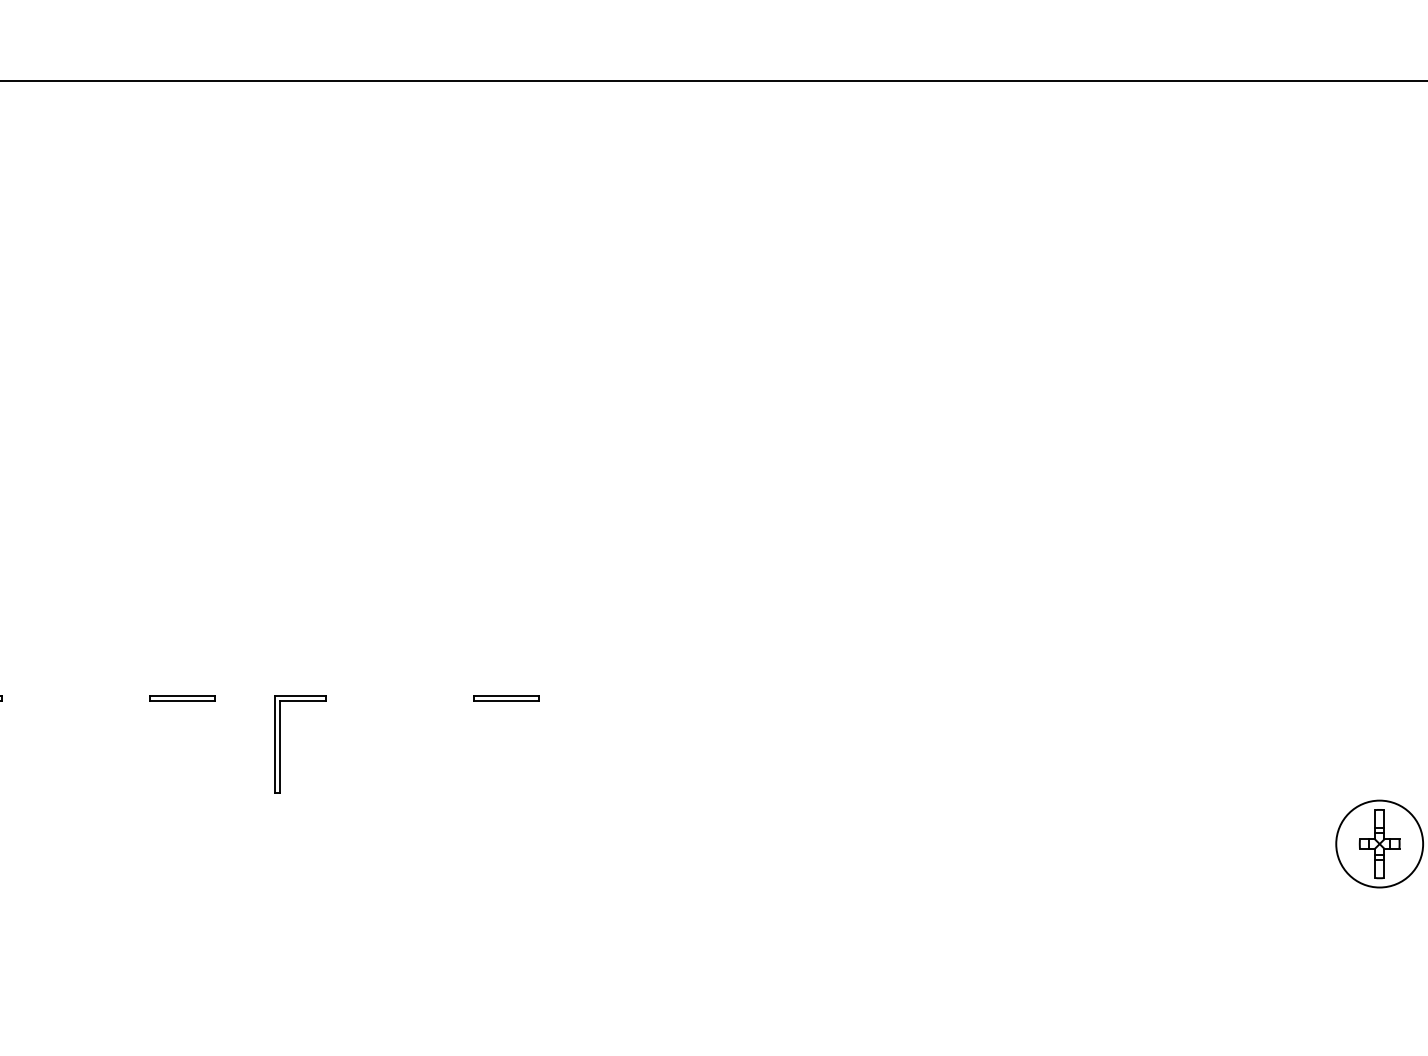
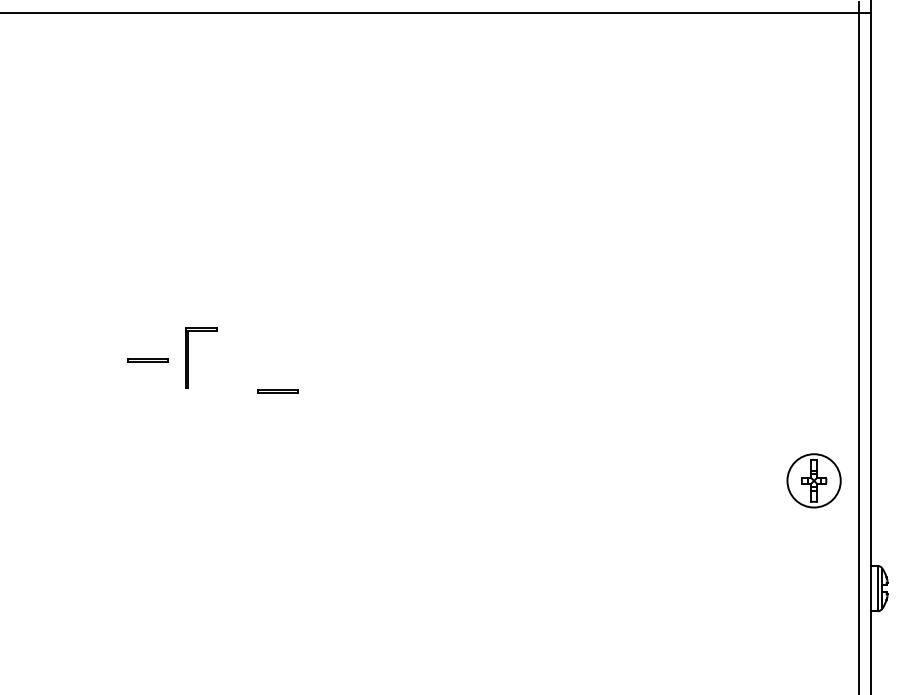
line: (182, 696) -> (147, 359), moved
part: (279, 744) -> (188, 357), moved

